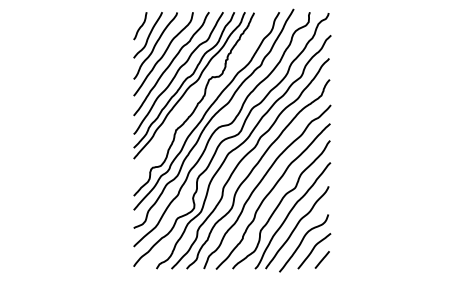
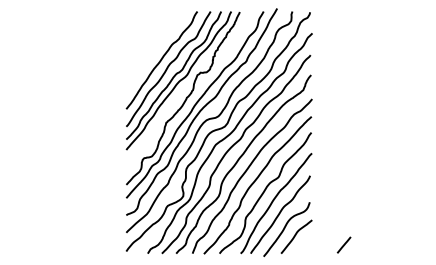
part: (162, 53) -> (153, 50), removed
line: (321, 259) -> (343, 244), moved

